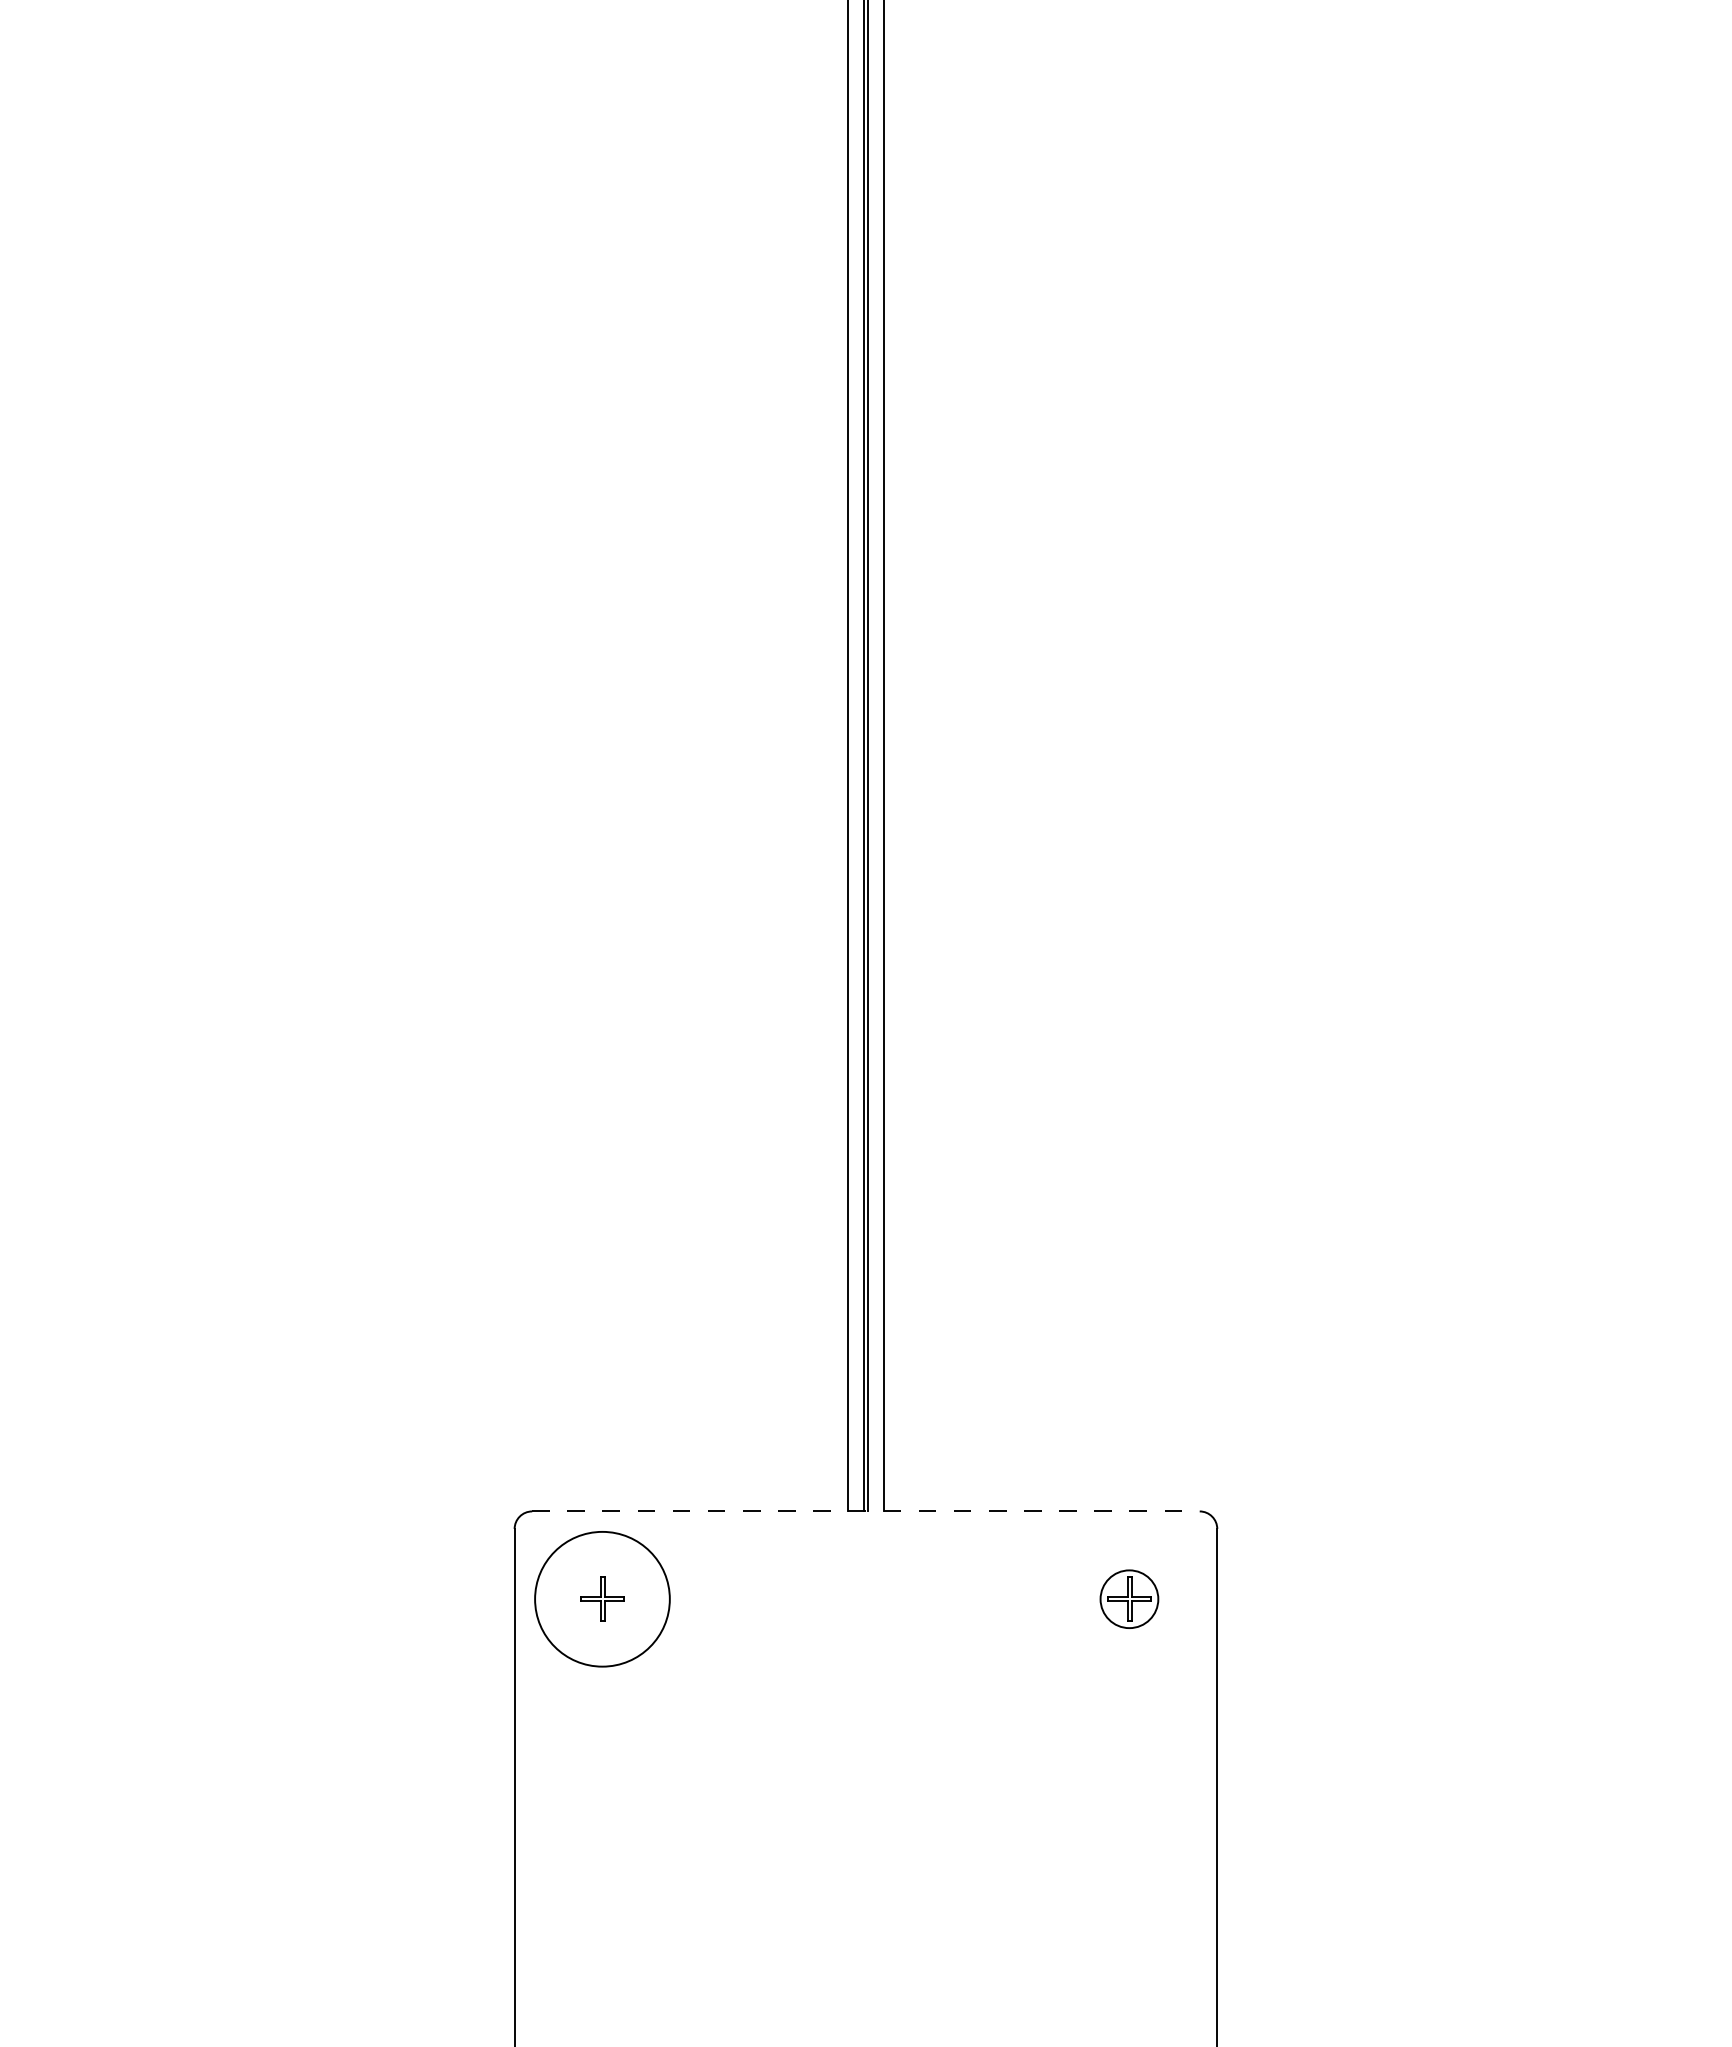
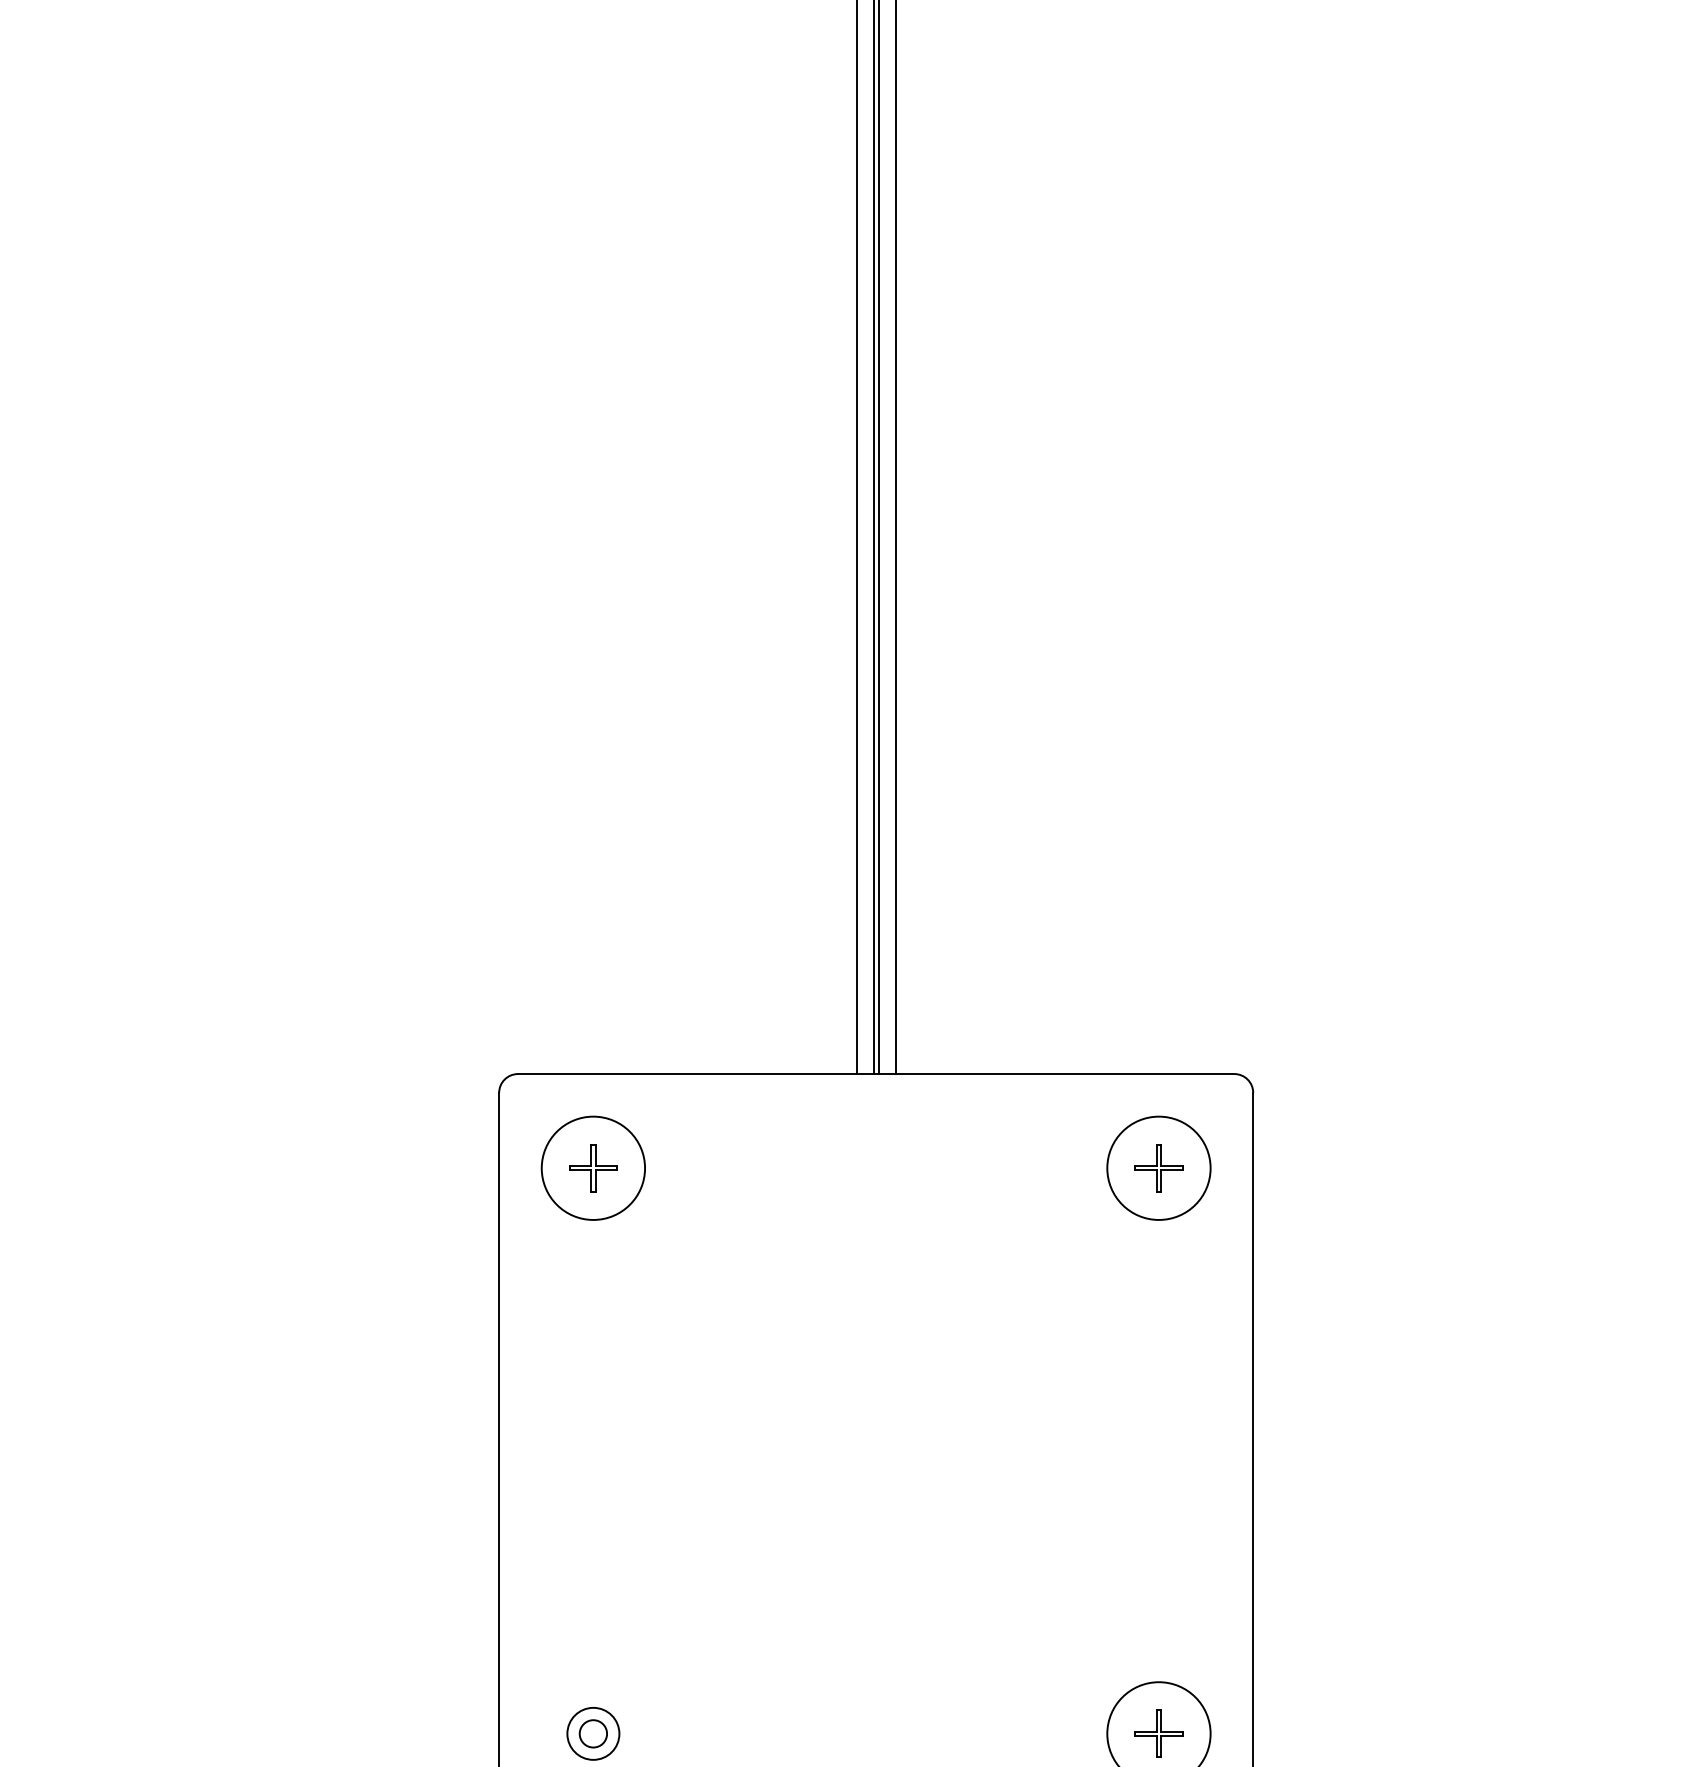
line: (865, 1511) -> (875, 1074), dashed -> solid
circle: (602, 1599) -> (593, 1168), size x0.71
circle: (1129, 1599) -> (1159, 1168), size x1.67

